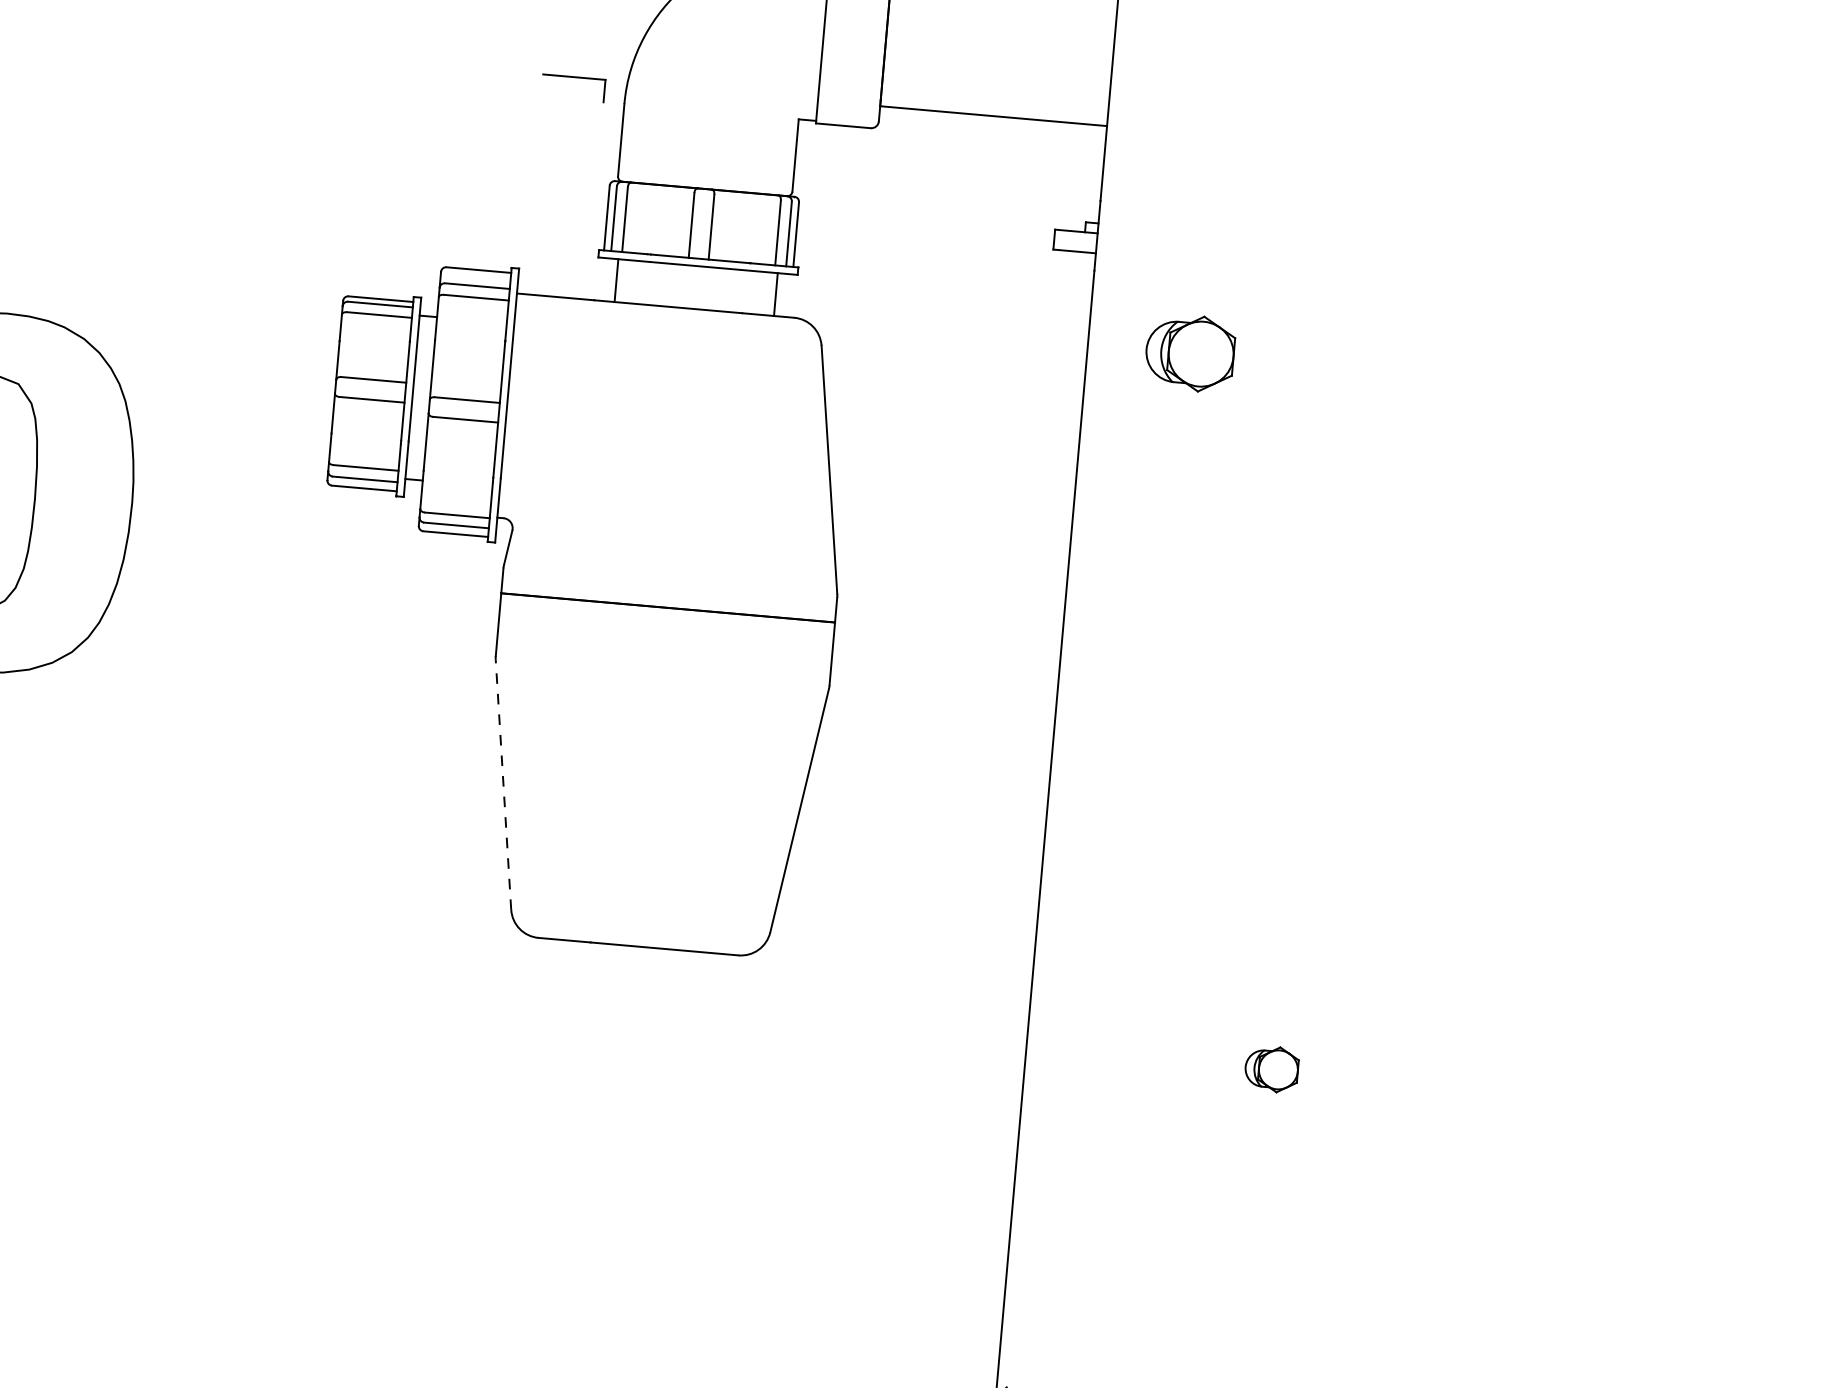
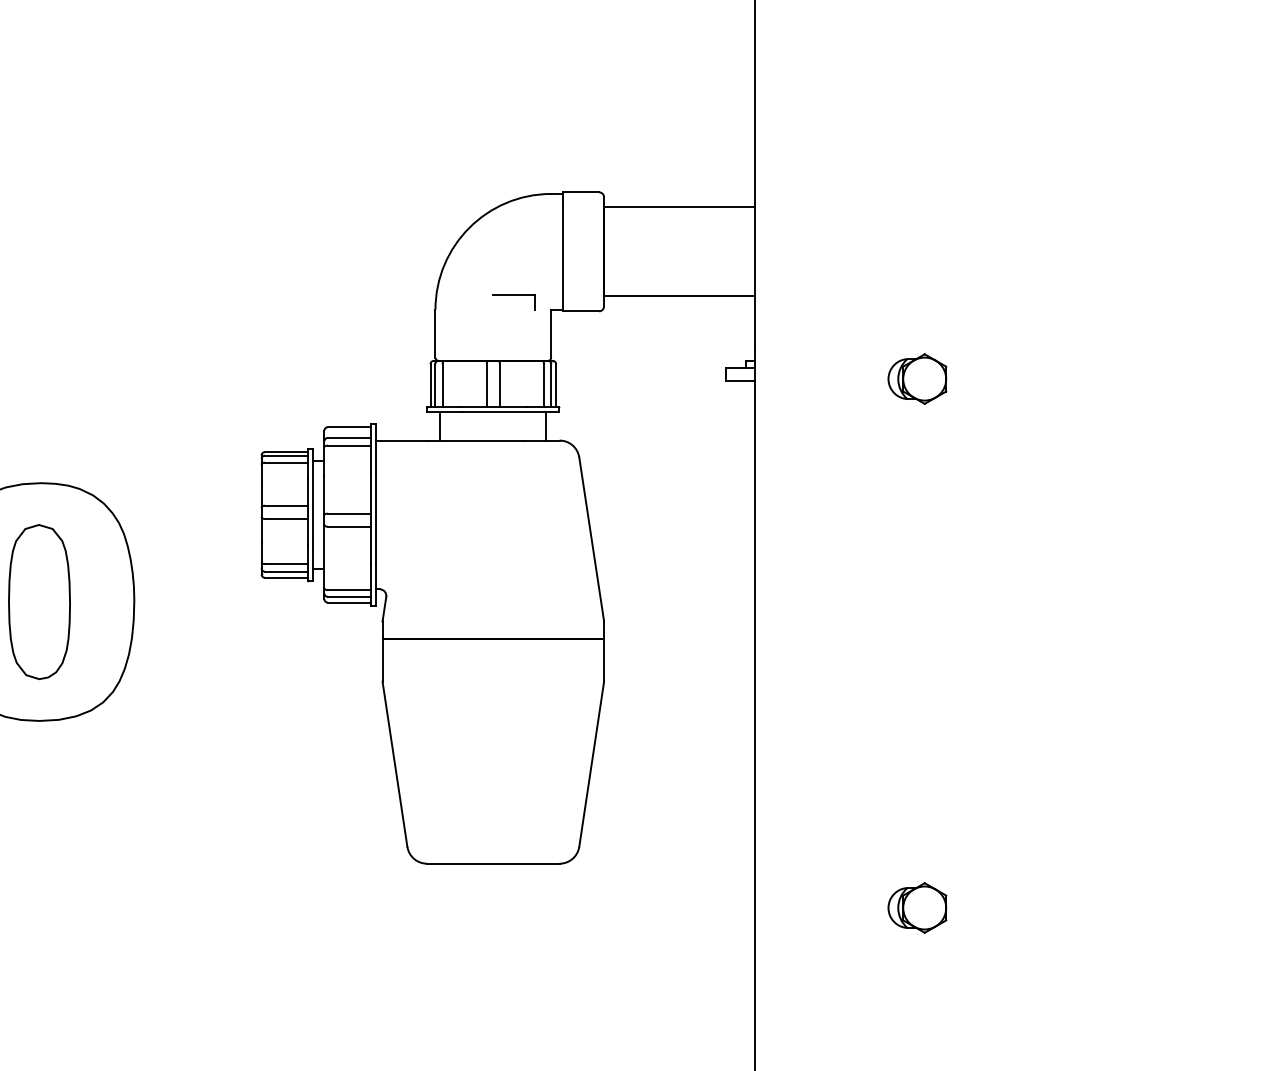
part: (573, 78) -> (513, 295), moved
part: (1190, 352) -> (917, 378), moved
line: (504, 785) -> (395, 765), dashed -> solid
part: (1271, 1068) -> (917, 907), size x1.67

